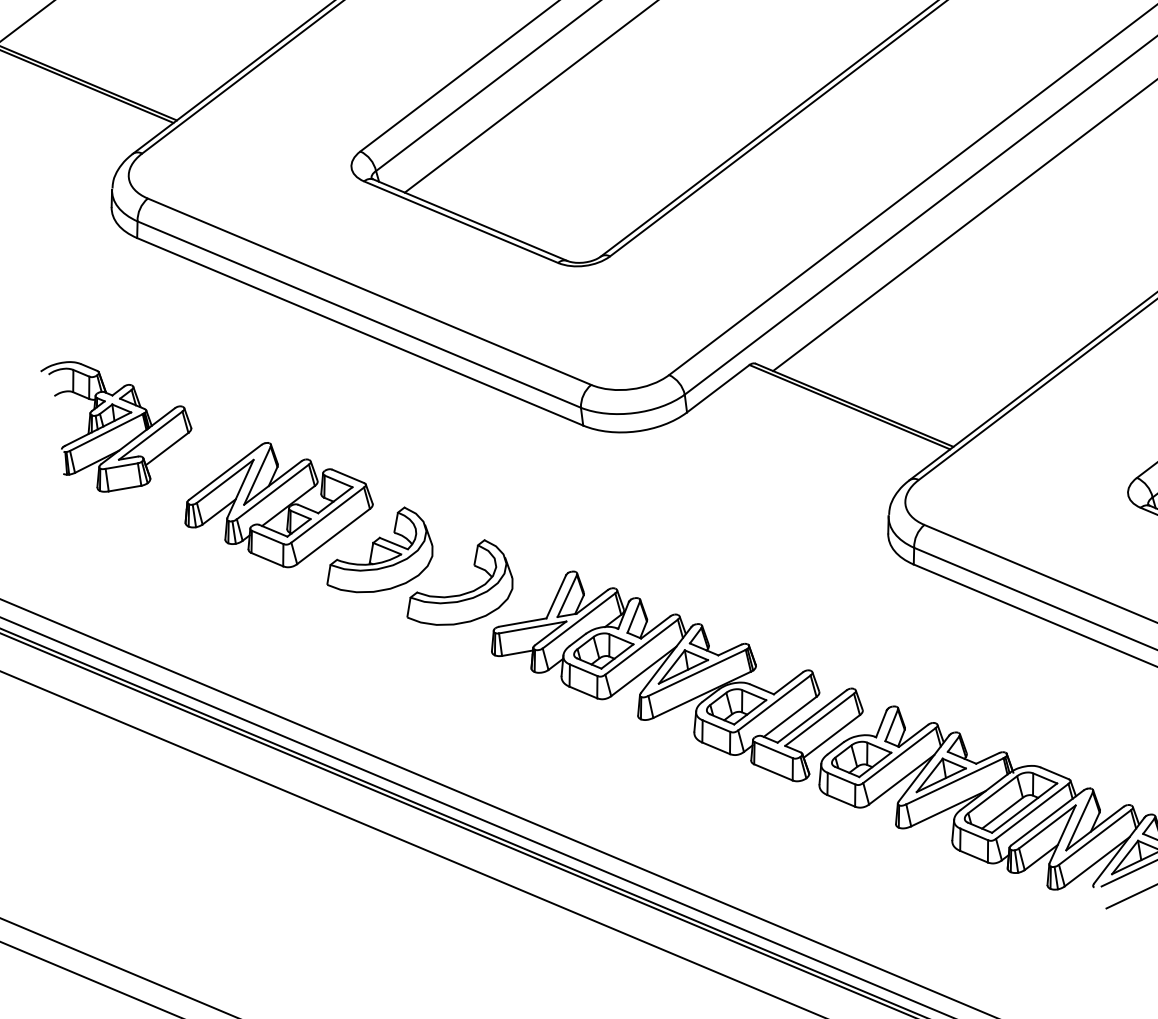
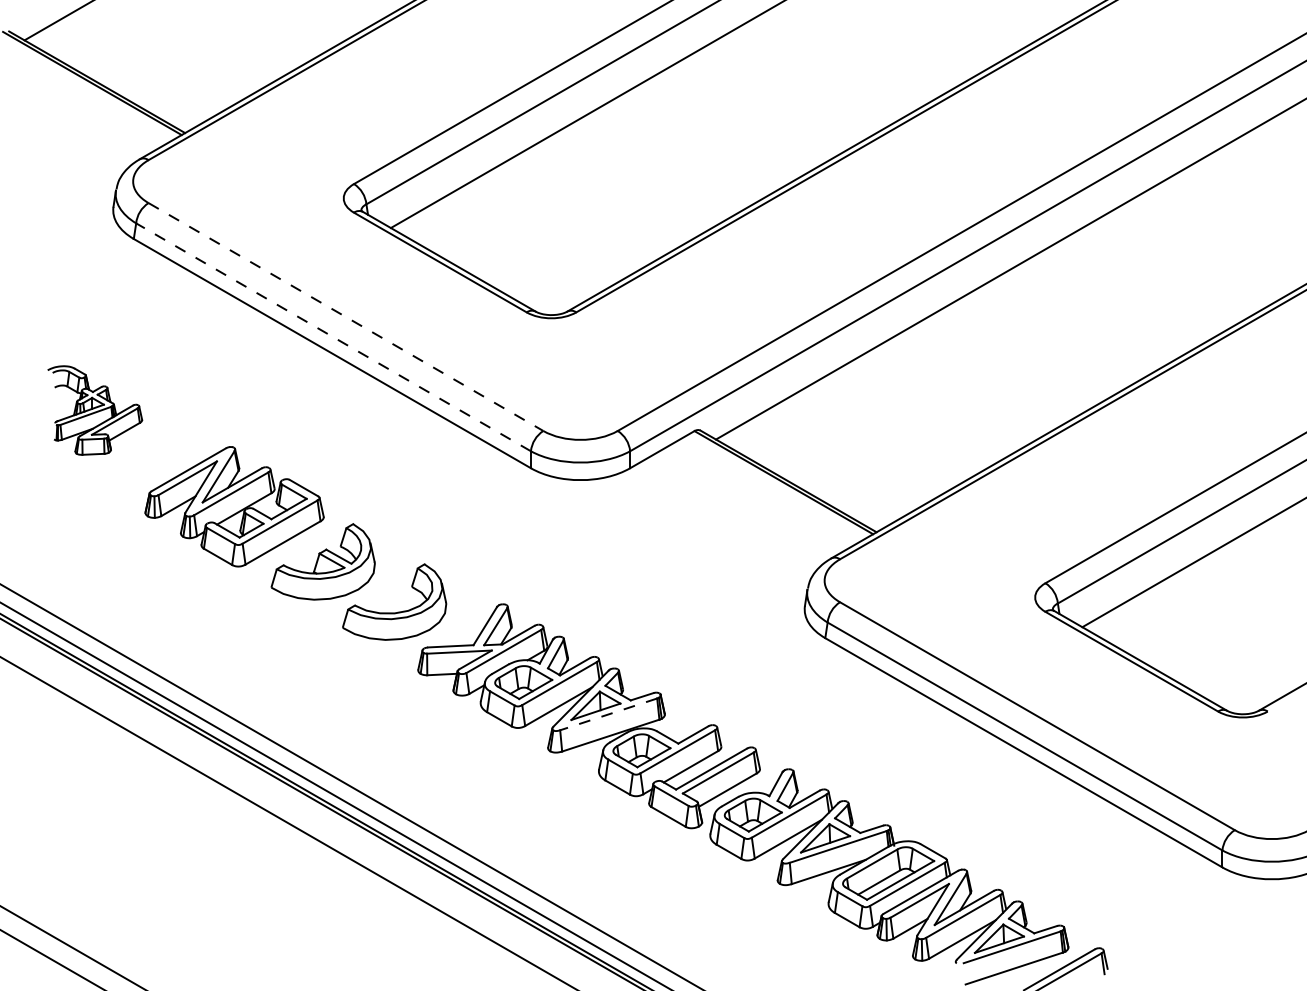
line: (369, 292) -> (345, 317), solid -> dashed
line: (359, 314) -> (333, 337), solid -> dashed
part: (119, 422) -> (95, 410), size x0.7
line: (696, 673) -> (608, 714), solid -> dashed

